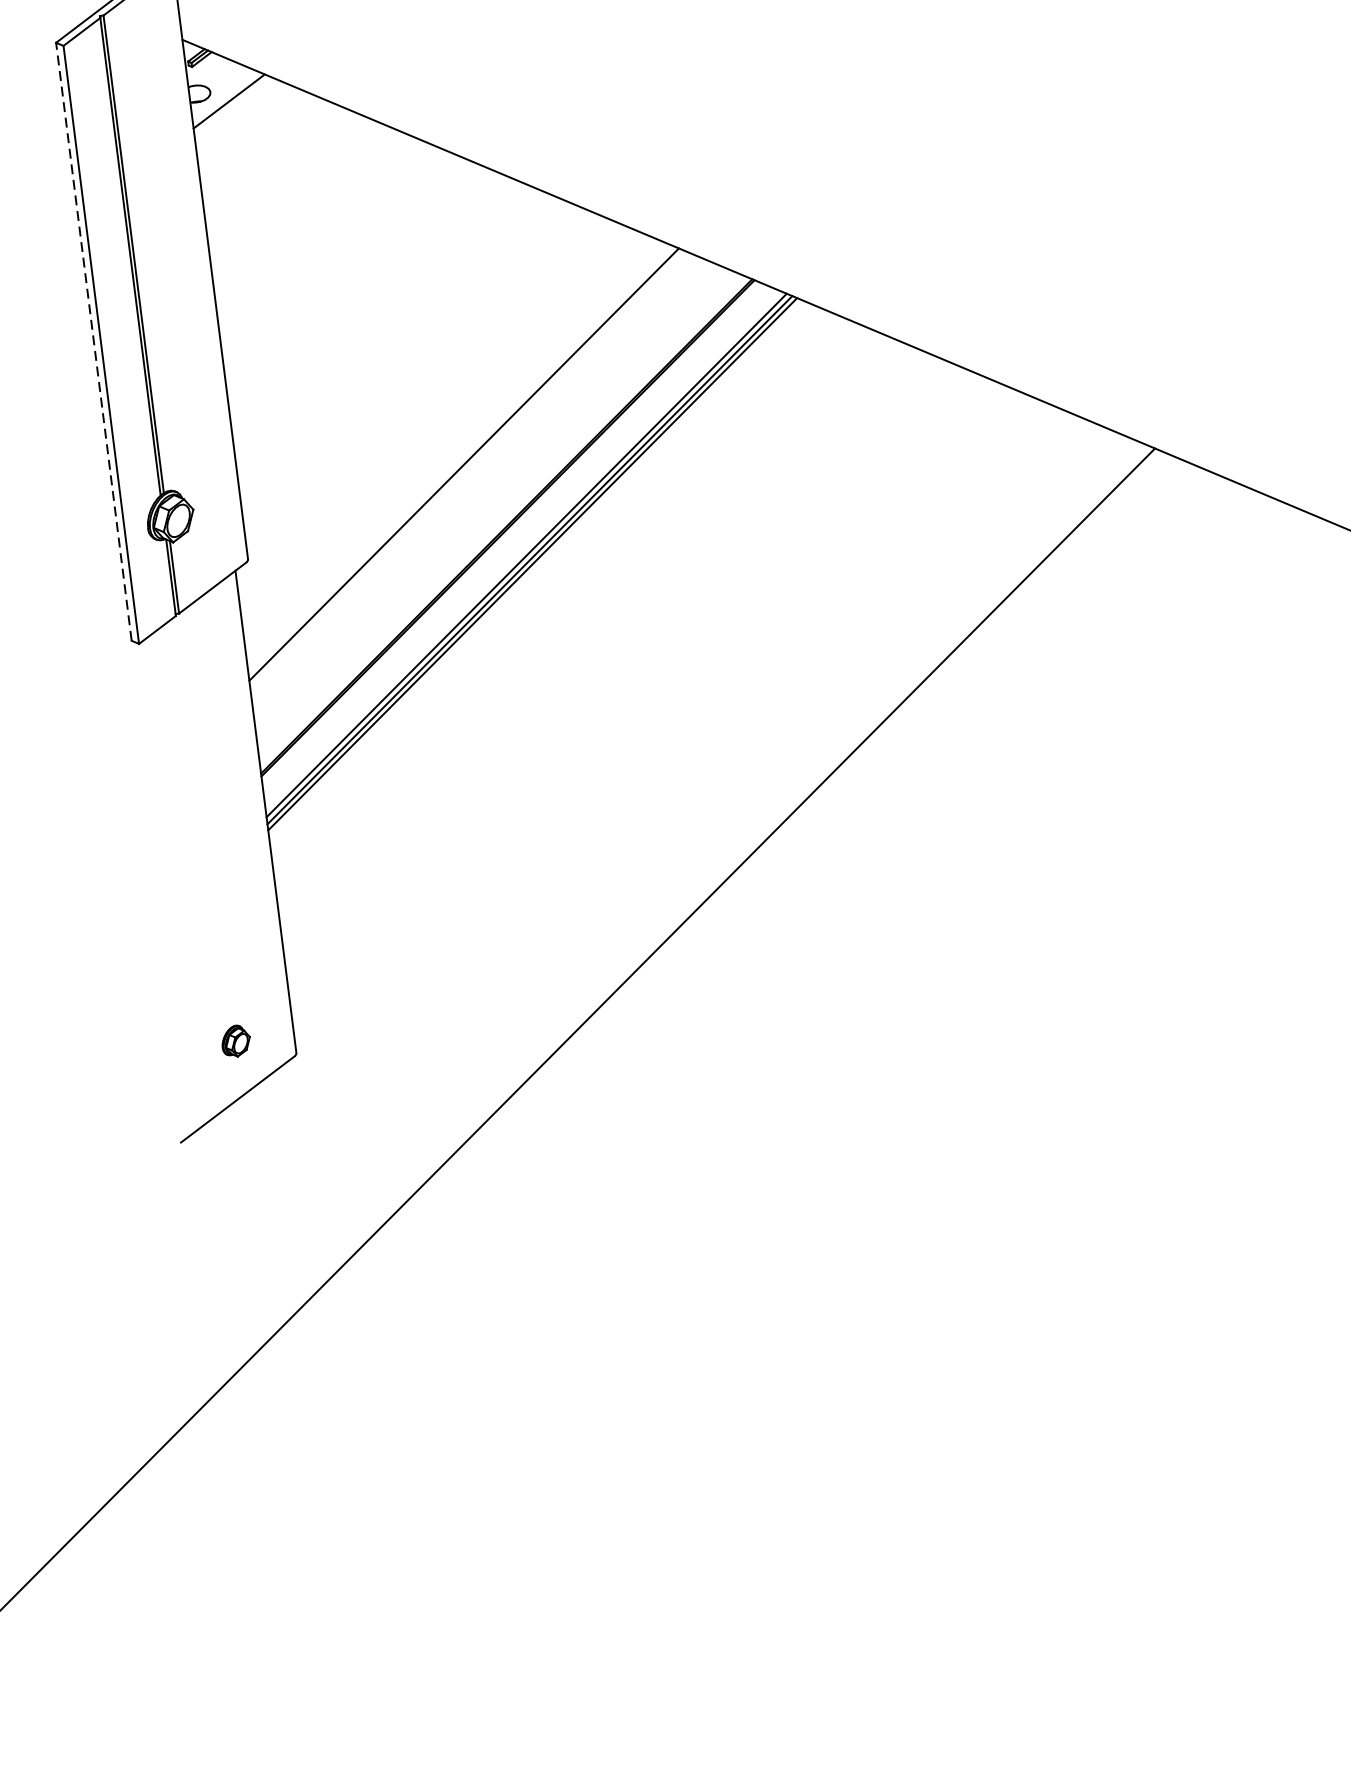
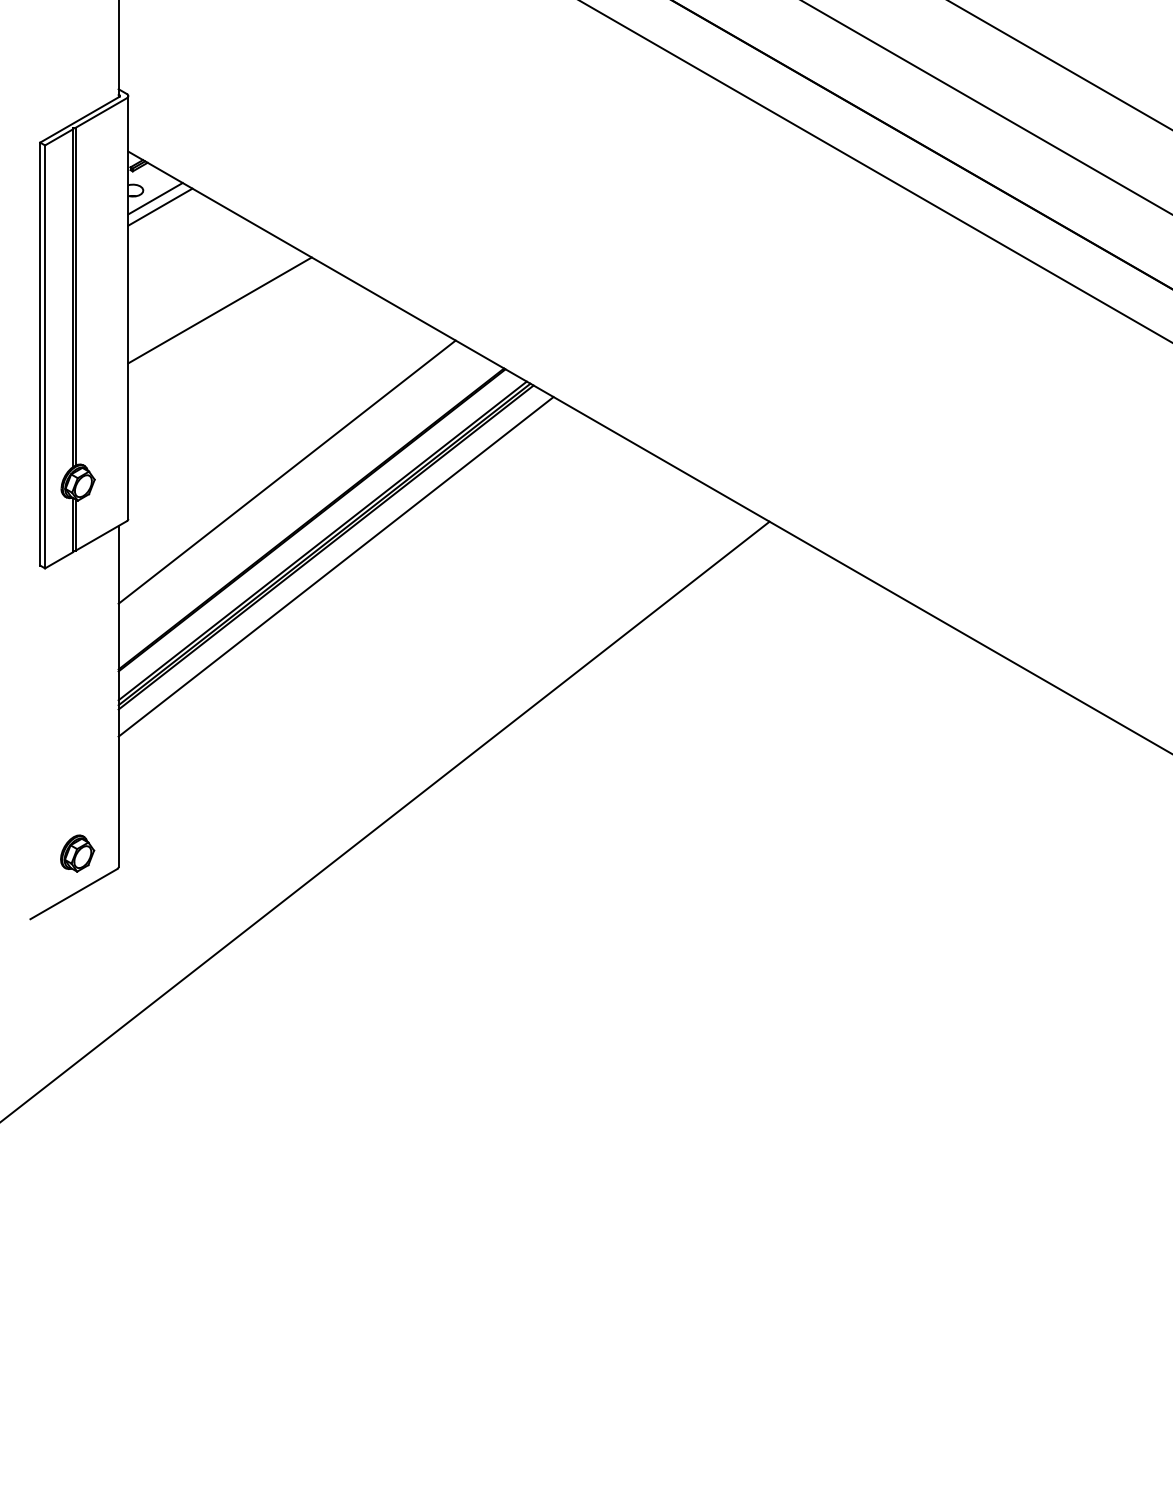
line: (237, 111) -> (160, 206), added
line: (339, 248) -> (219, 310), added
line: (94, 340) -> (40, 353), dashed -> solid
line: (549, 589) -> (335, 566), added
part: (235, 1041) -> (77, 853), size x1.67

